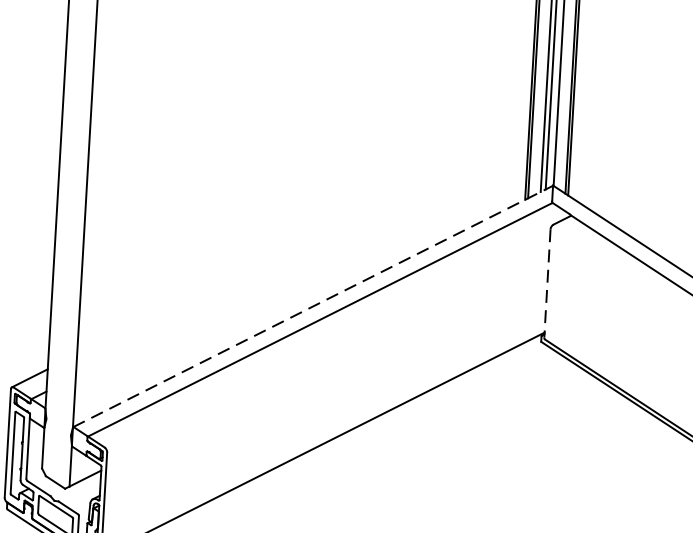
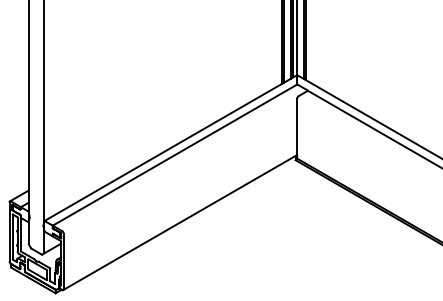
line: (548, 283) -> (297, 128), dashed -> solid
line: (312, 307) -> (170, 148), dashed -> solid

